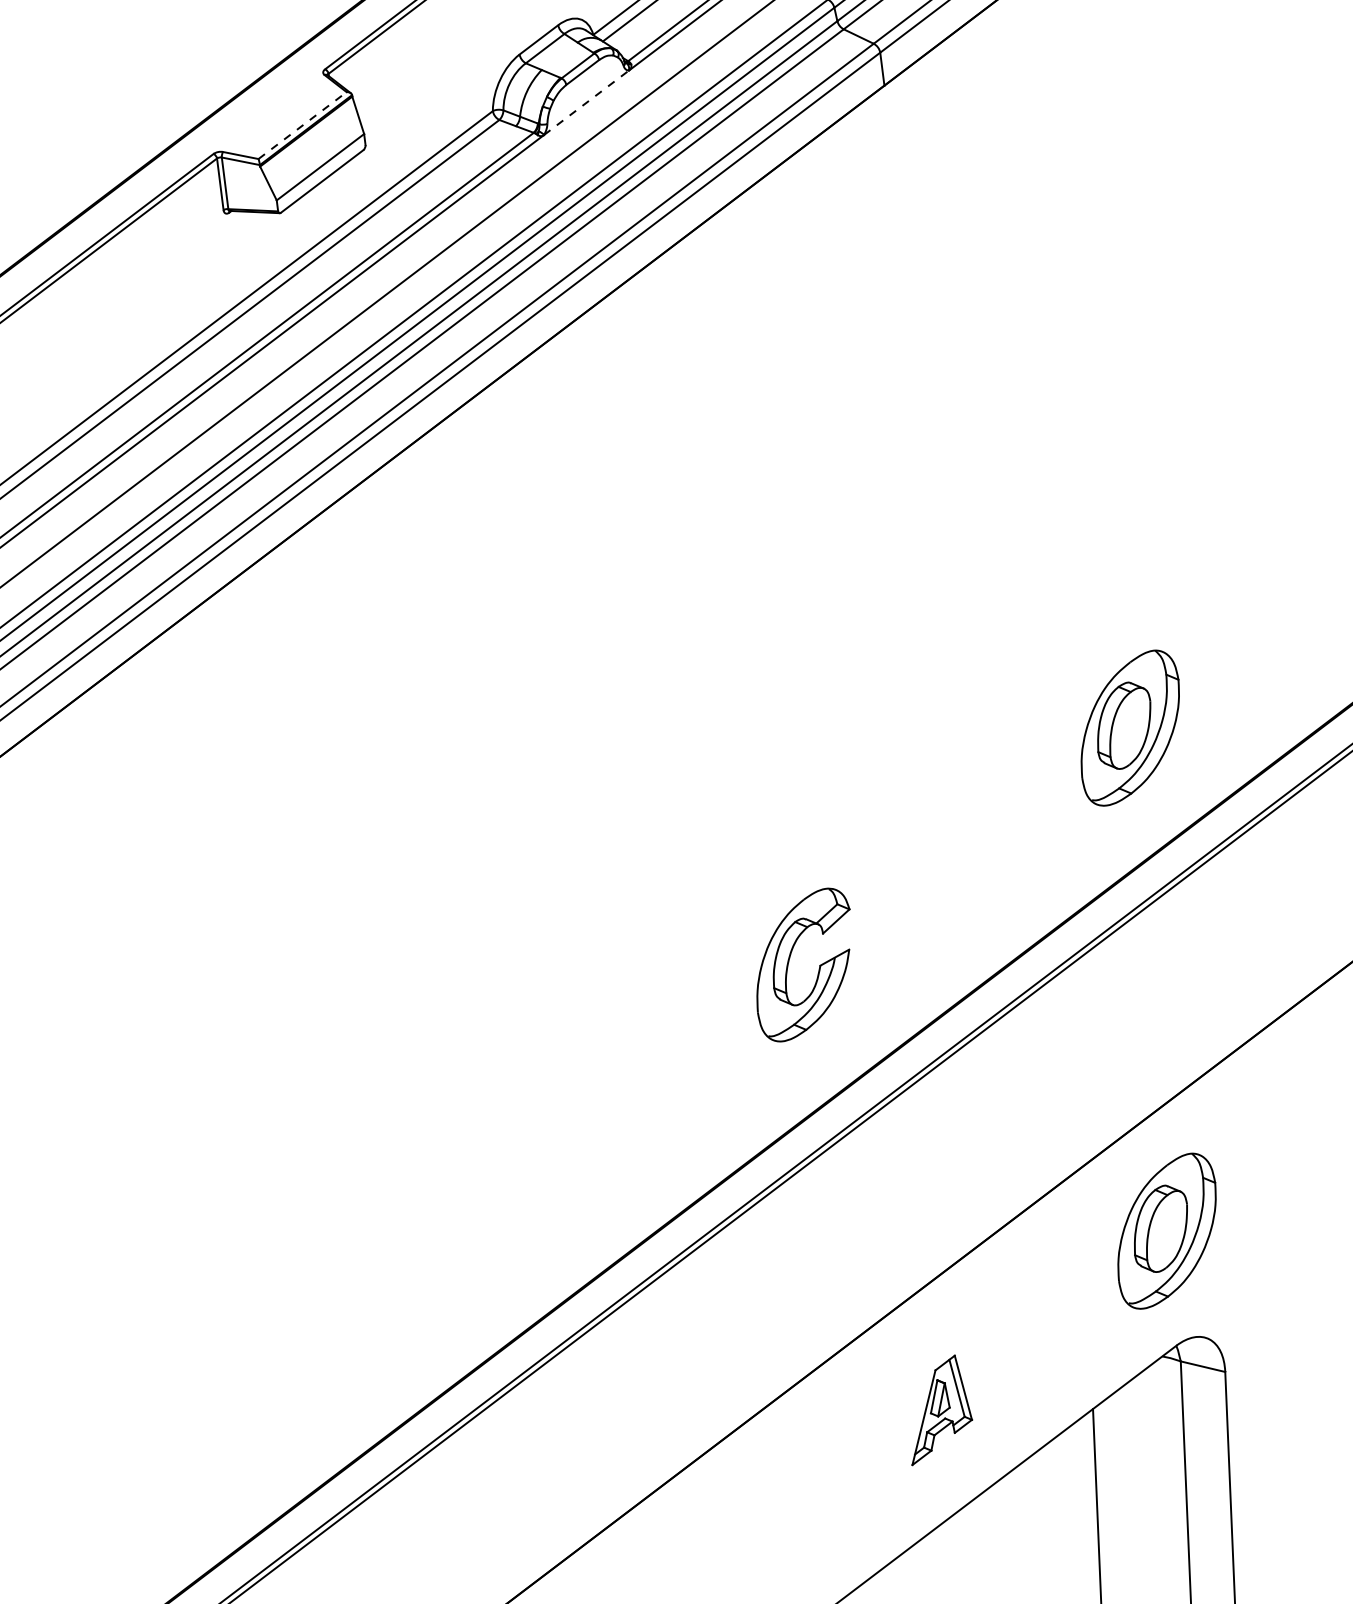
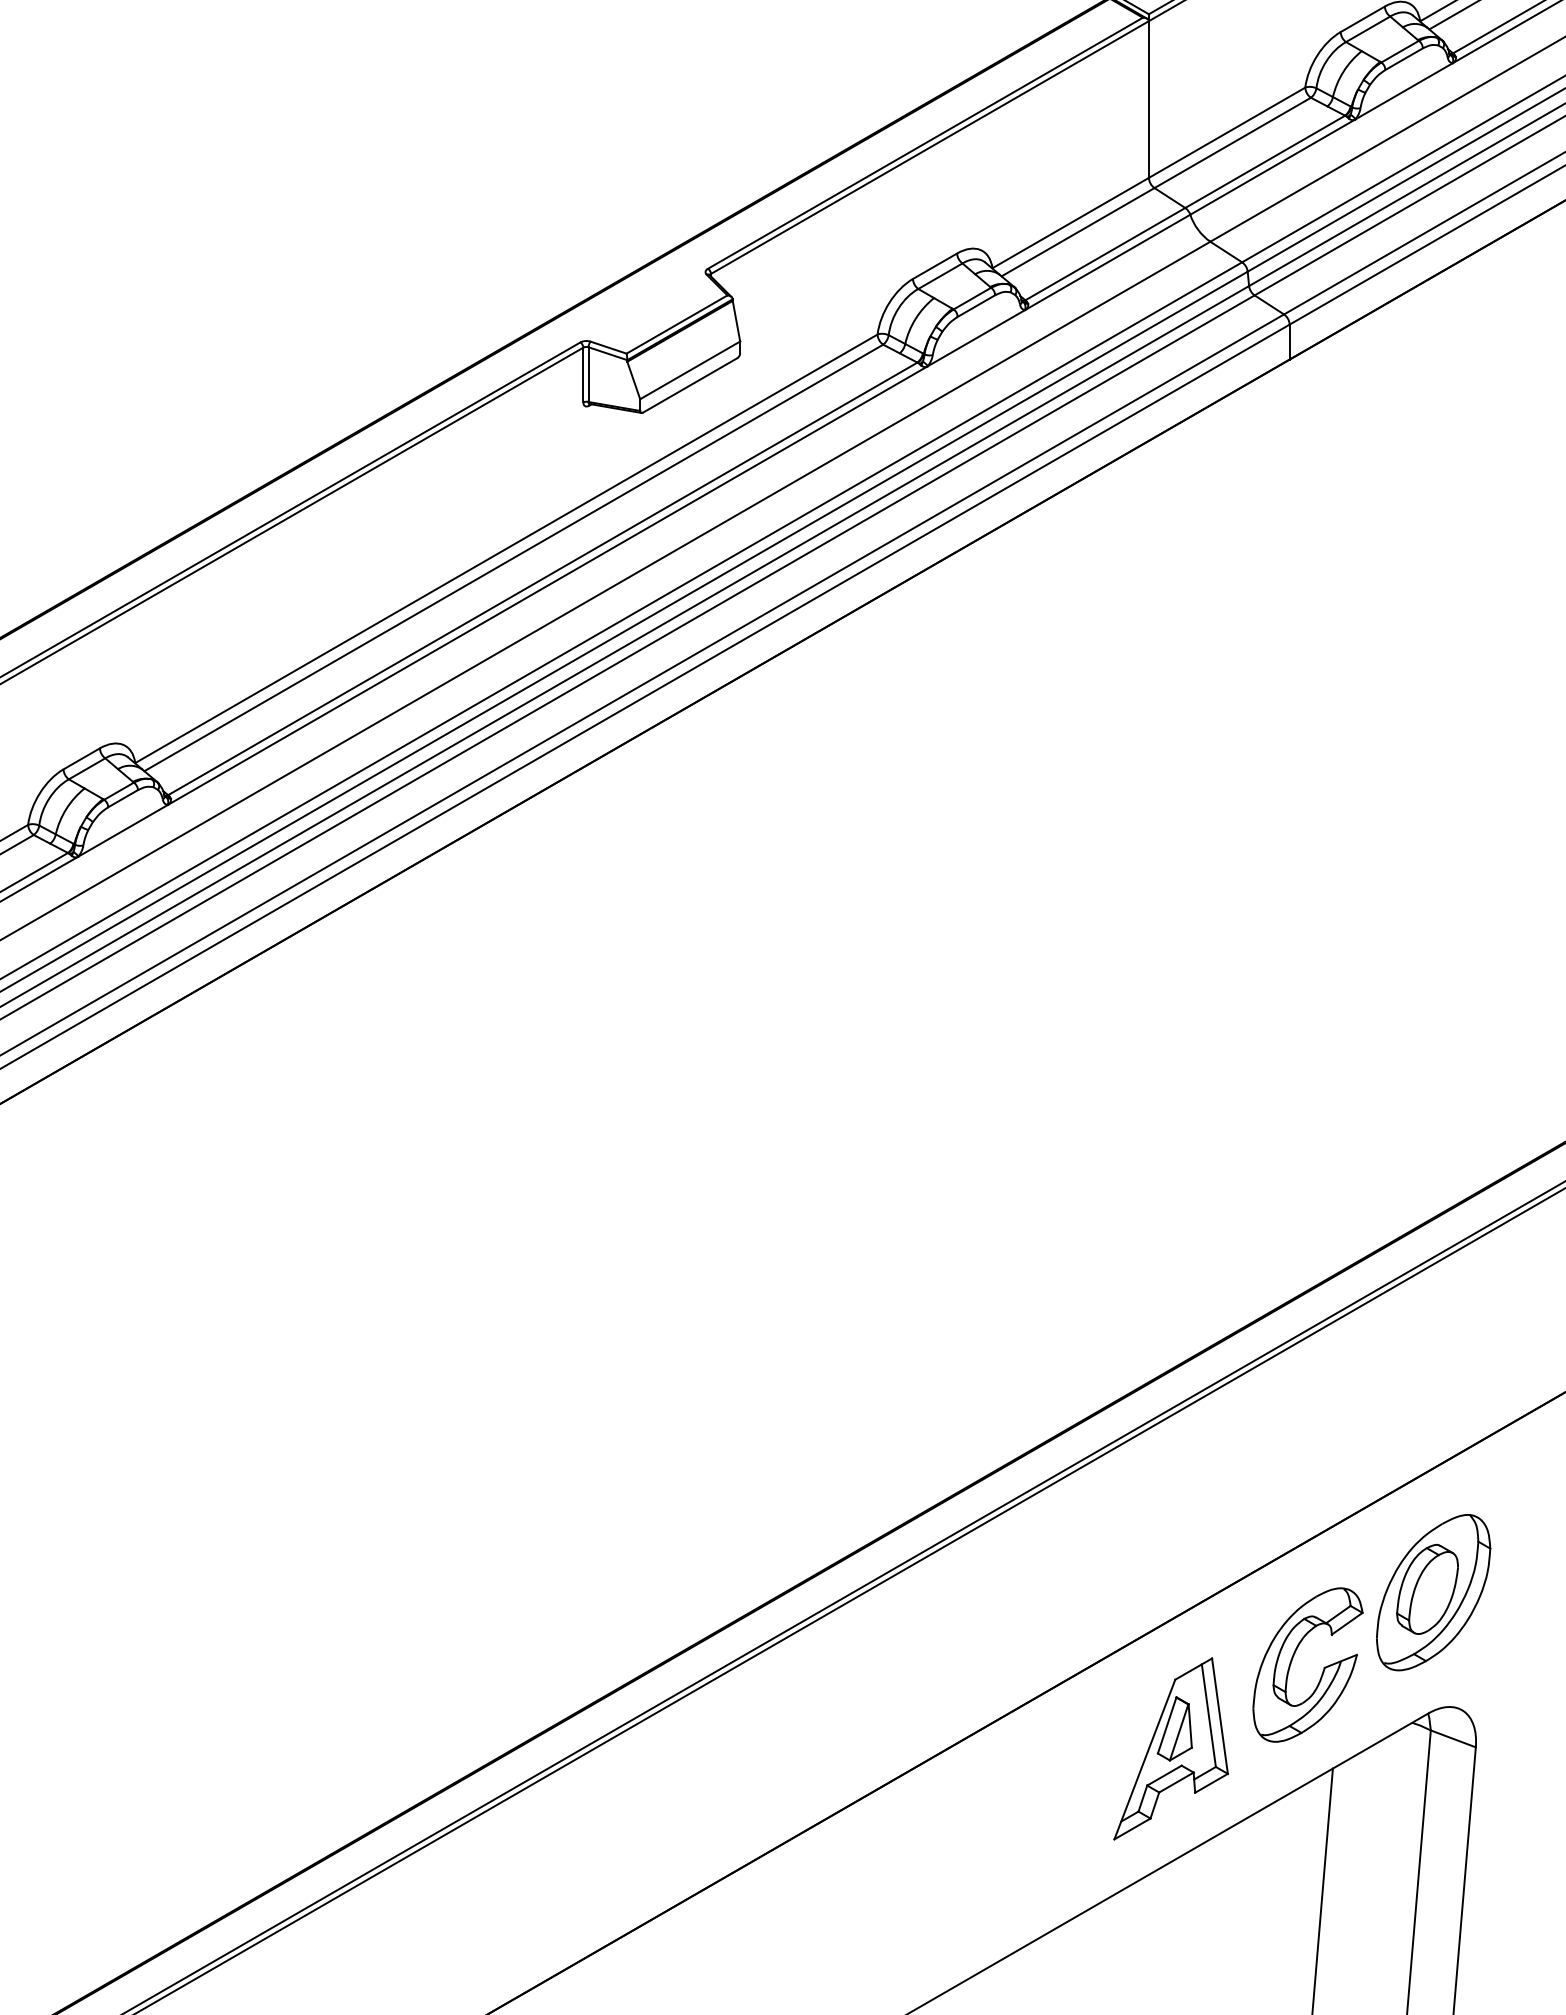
line: (586, 102) -> (976, 337), dashed -> solid
line: (303, 125) -> (677, 324), dashed -> solid
part: (1130, 727) -> (1461, 1062), removed
part: (789, 960) -> (1293, 1658), moved
part: (937, 1409) -> (1170, 1748), size x1.67

